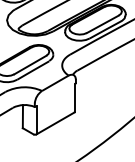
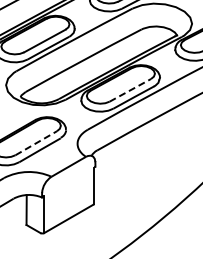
line: (103, 24) -> (130, 90), solid -> dashed
line: (30, 65) -> (36, 143), solid -> dashed

